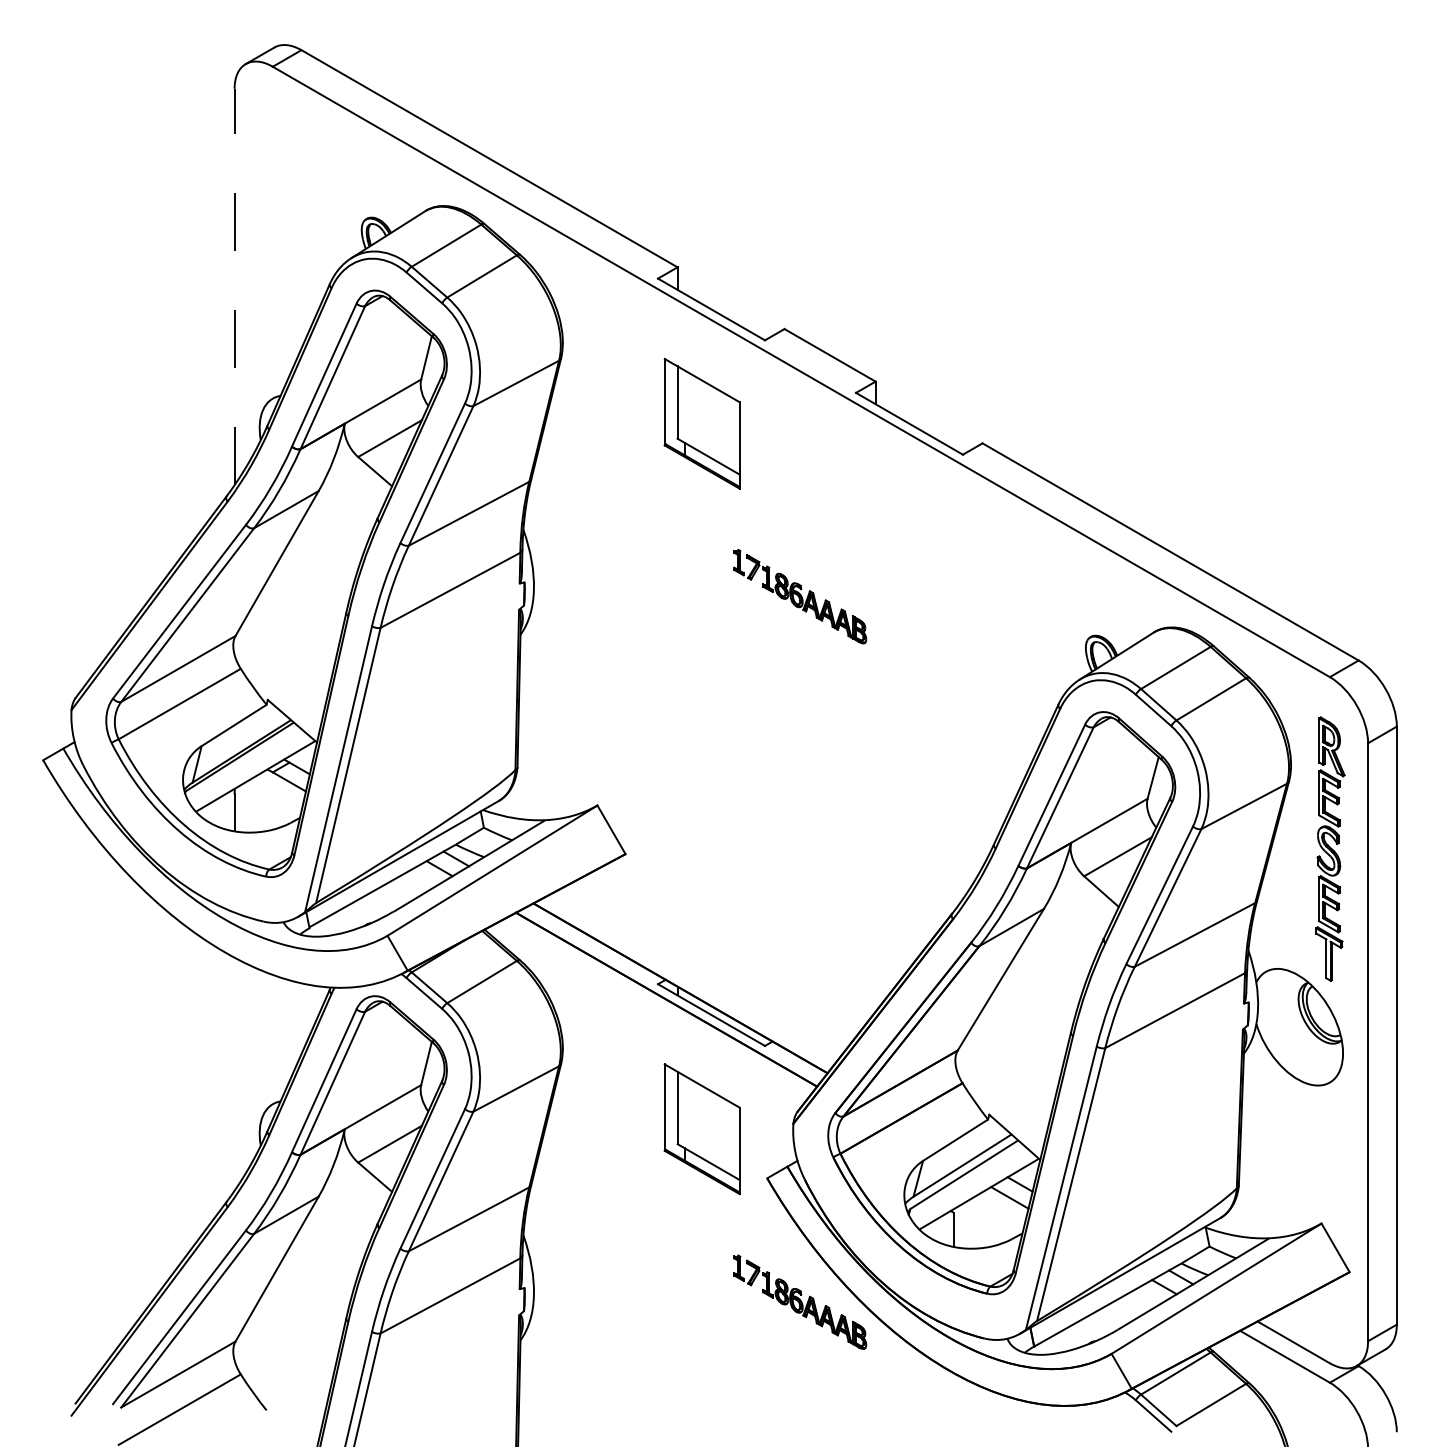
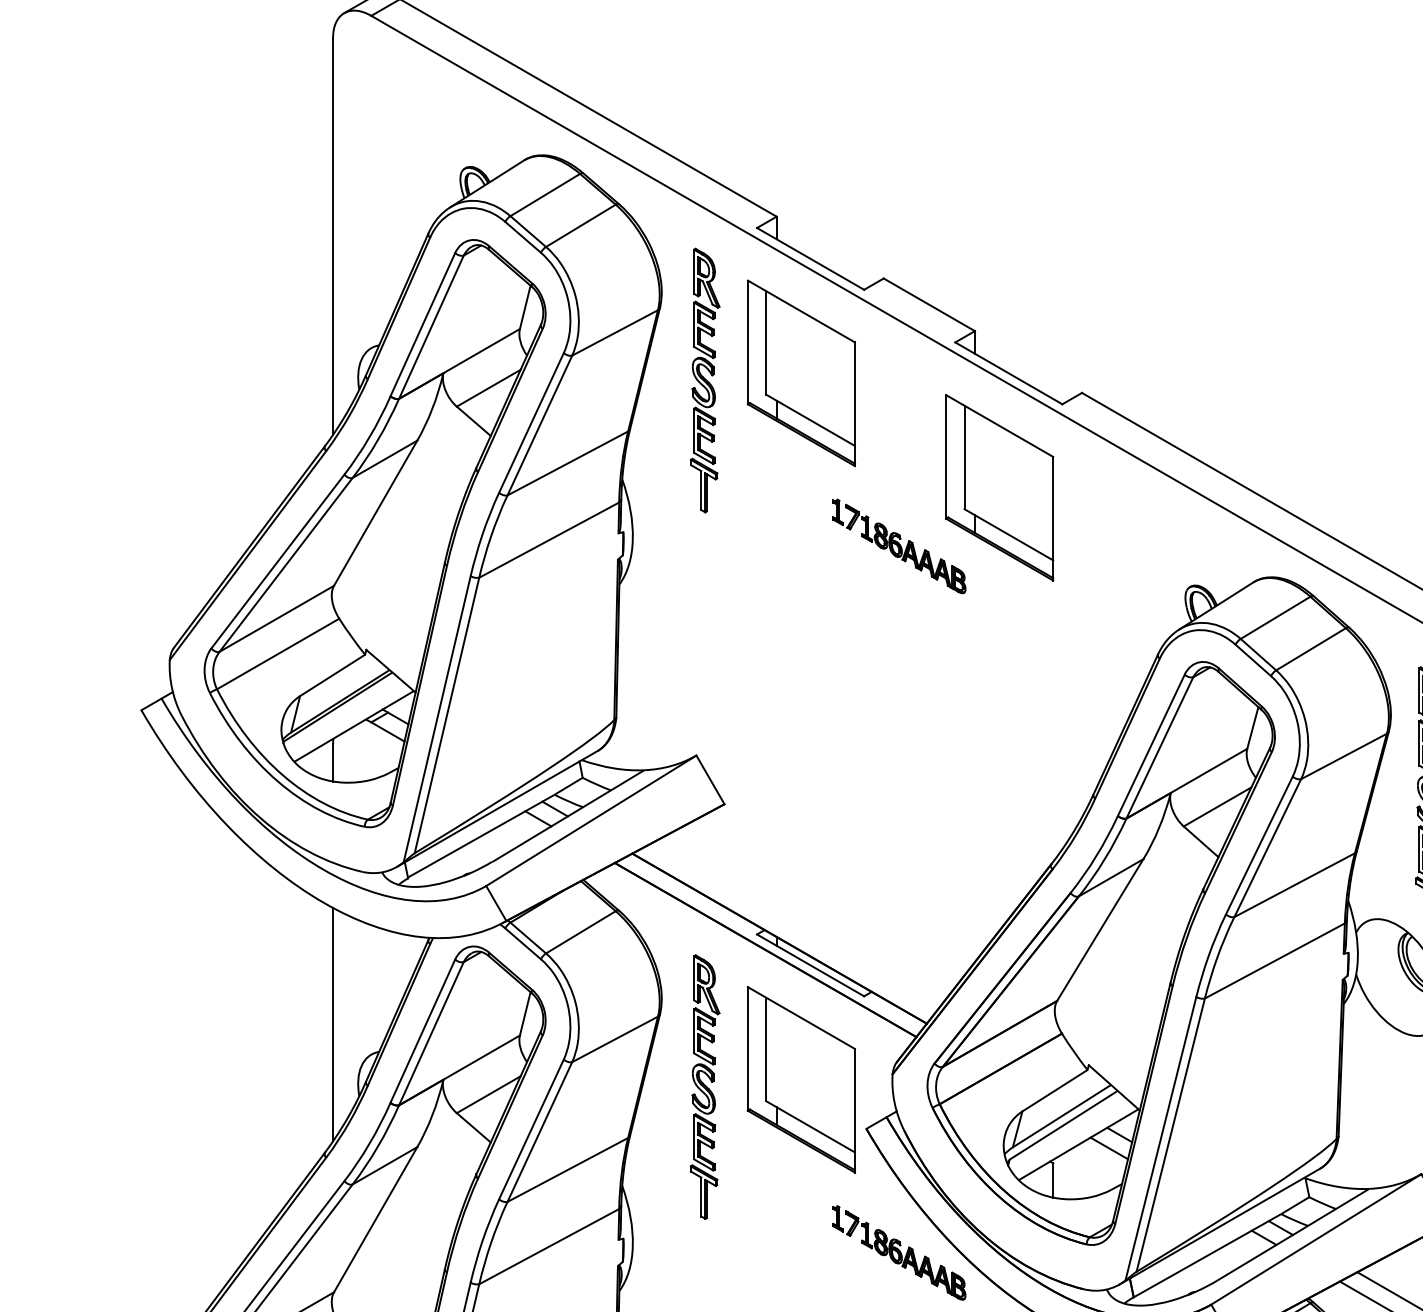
line: (234, 286) -> (332, 235), dashed -> solid
part: (701, 423) -> (800, 373), size x1.43
part: (606, 430) -> (705, 380), added
part: (899, 537) -> (998, 487), added
line: (234, 1073) -> (332, 1023), added
part: (701, 1128) -> (800, 1078), size x1.43
part: (606, 1136) -> (705, 1086), added

